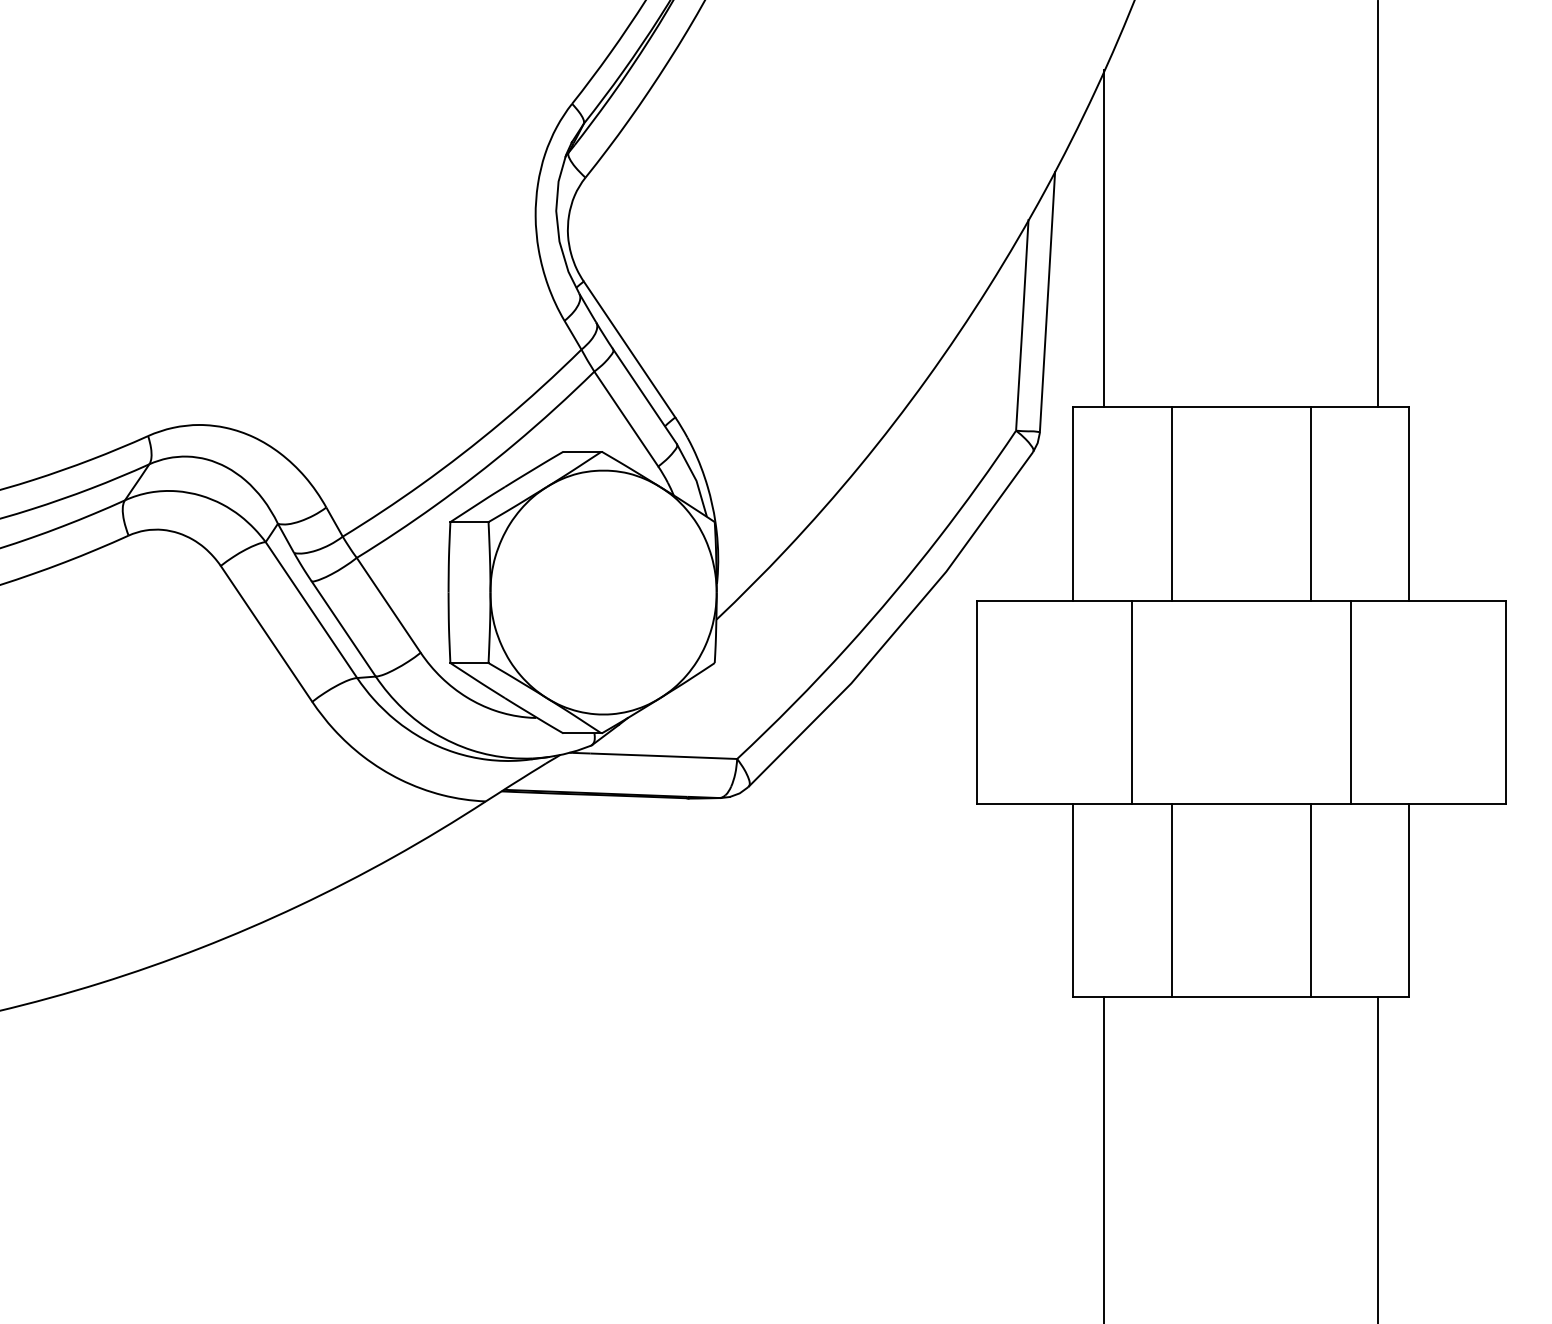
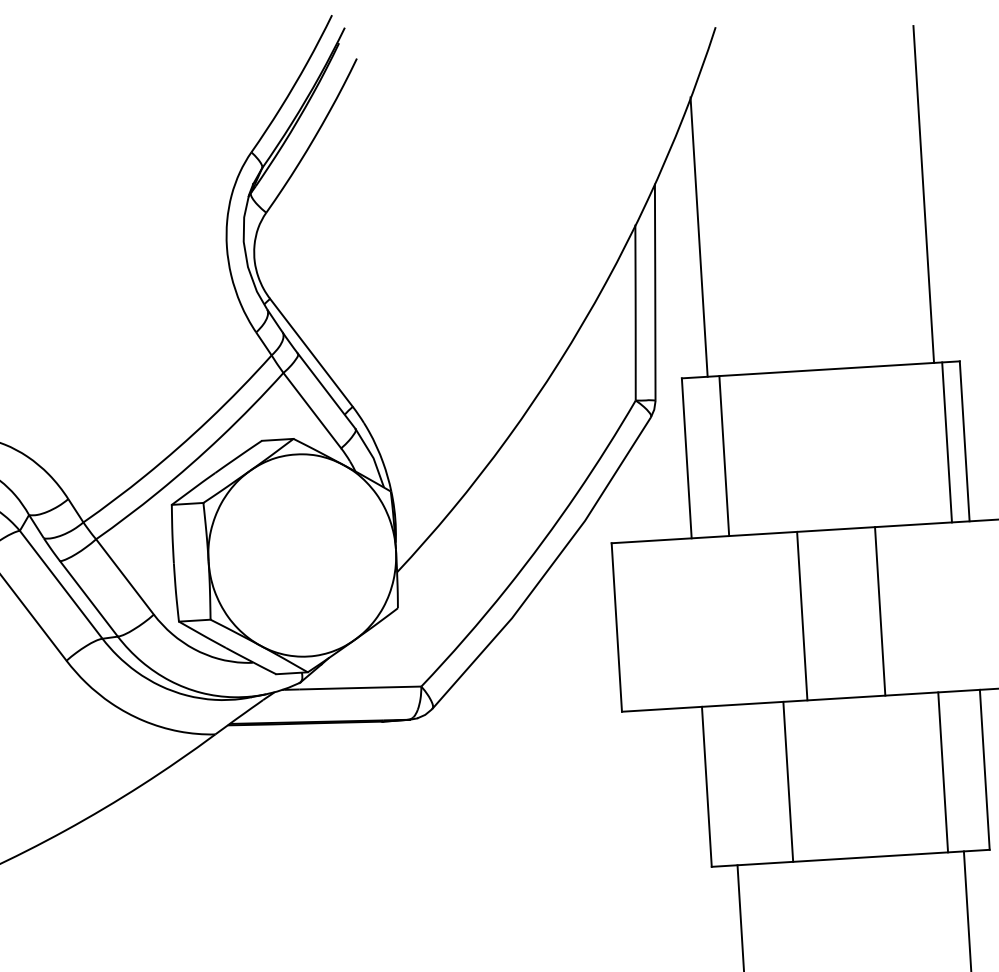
line: (1171, 503) -> (724, 455), moved
line: (1310, 503) -> (947, 442), moved
line: (1131, 702) -> (802, 616), moved
line: (1350, 702) -> (880, 611), moved
line: (1310, 900) -> (943, 772), moved

